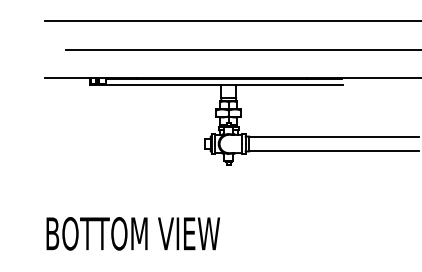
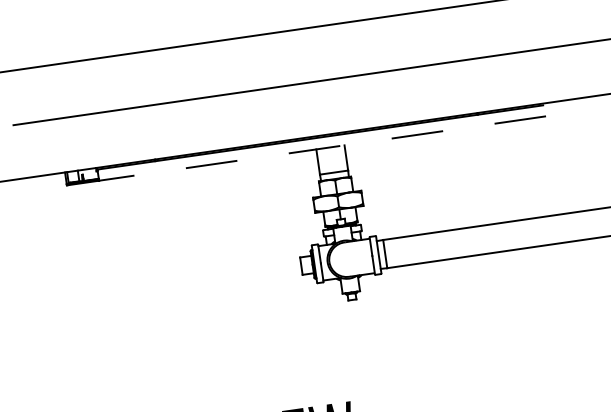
line: (224, 84) -> (322, 148), solid -> dashed

